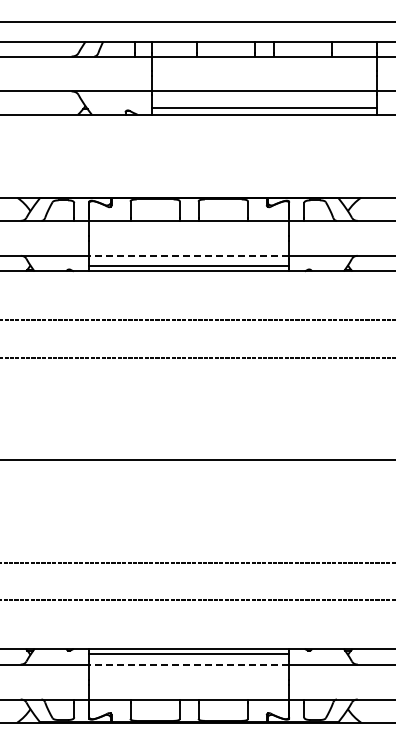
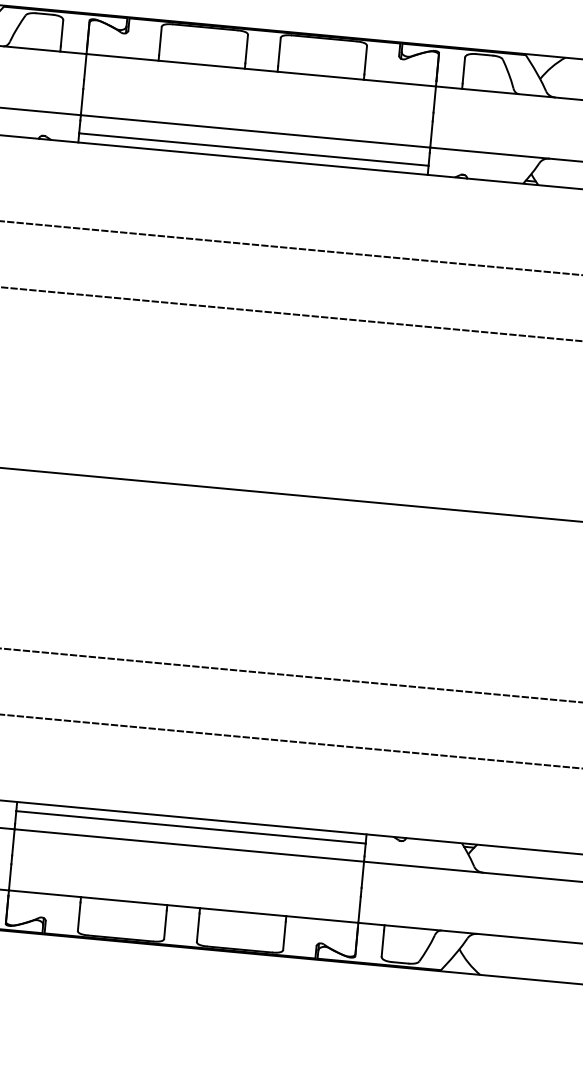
line: (189, 255) -> (256, 130), dashed -> solid
line: (189, 664) -> (189, 845), dashed -> solid

